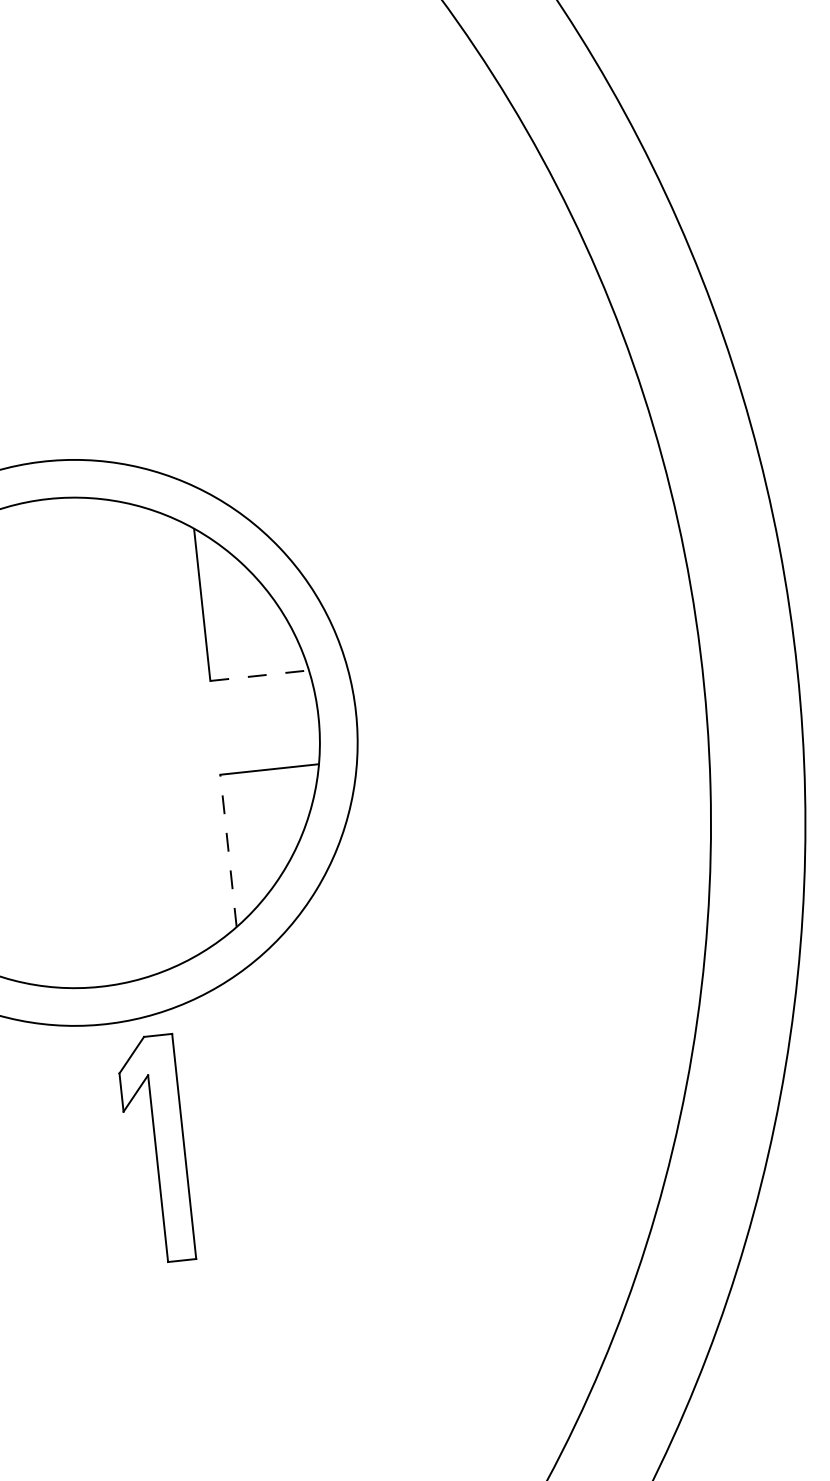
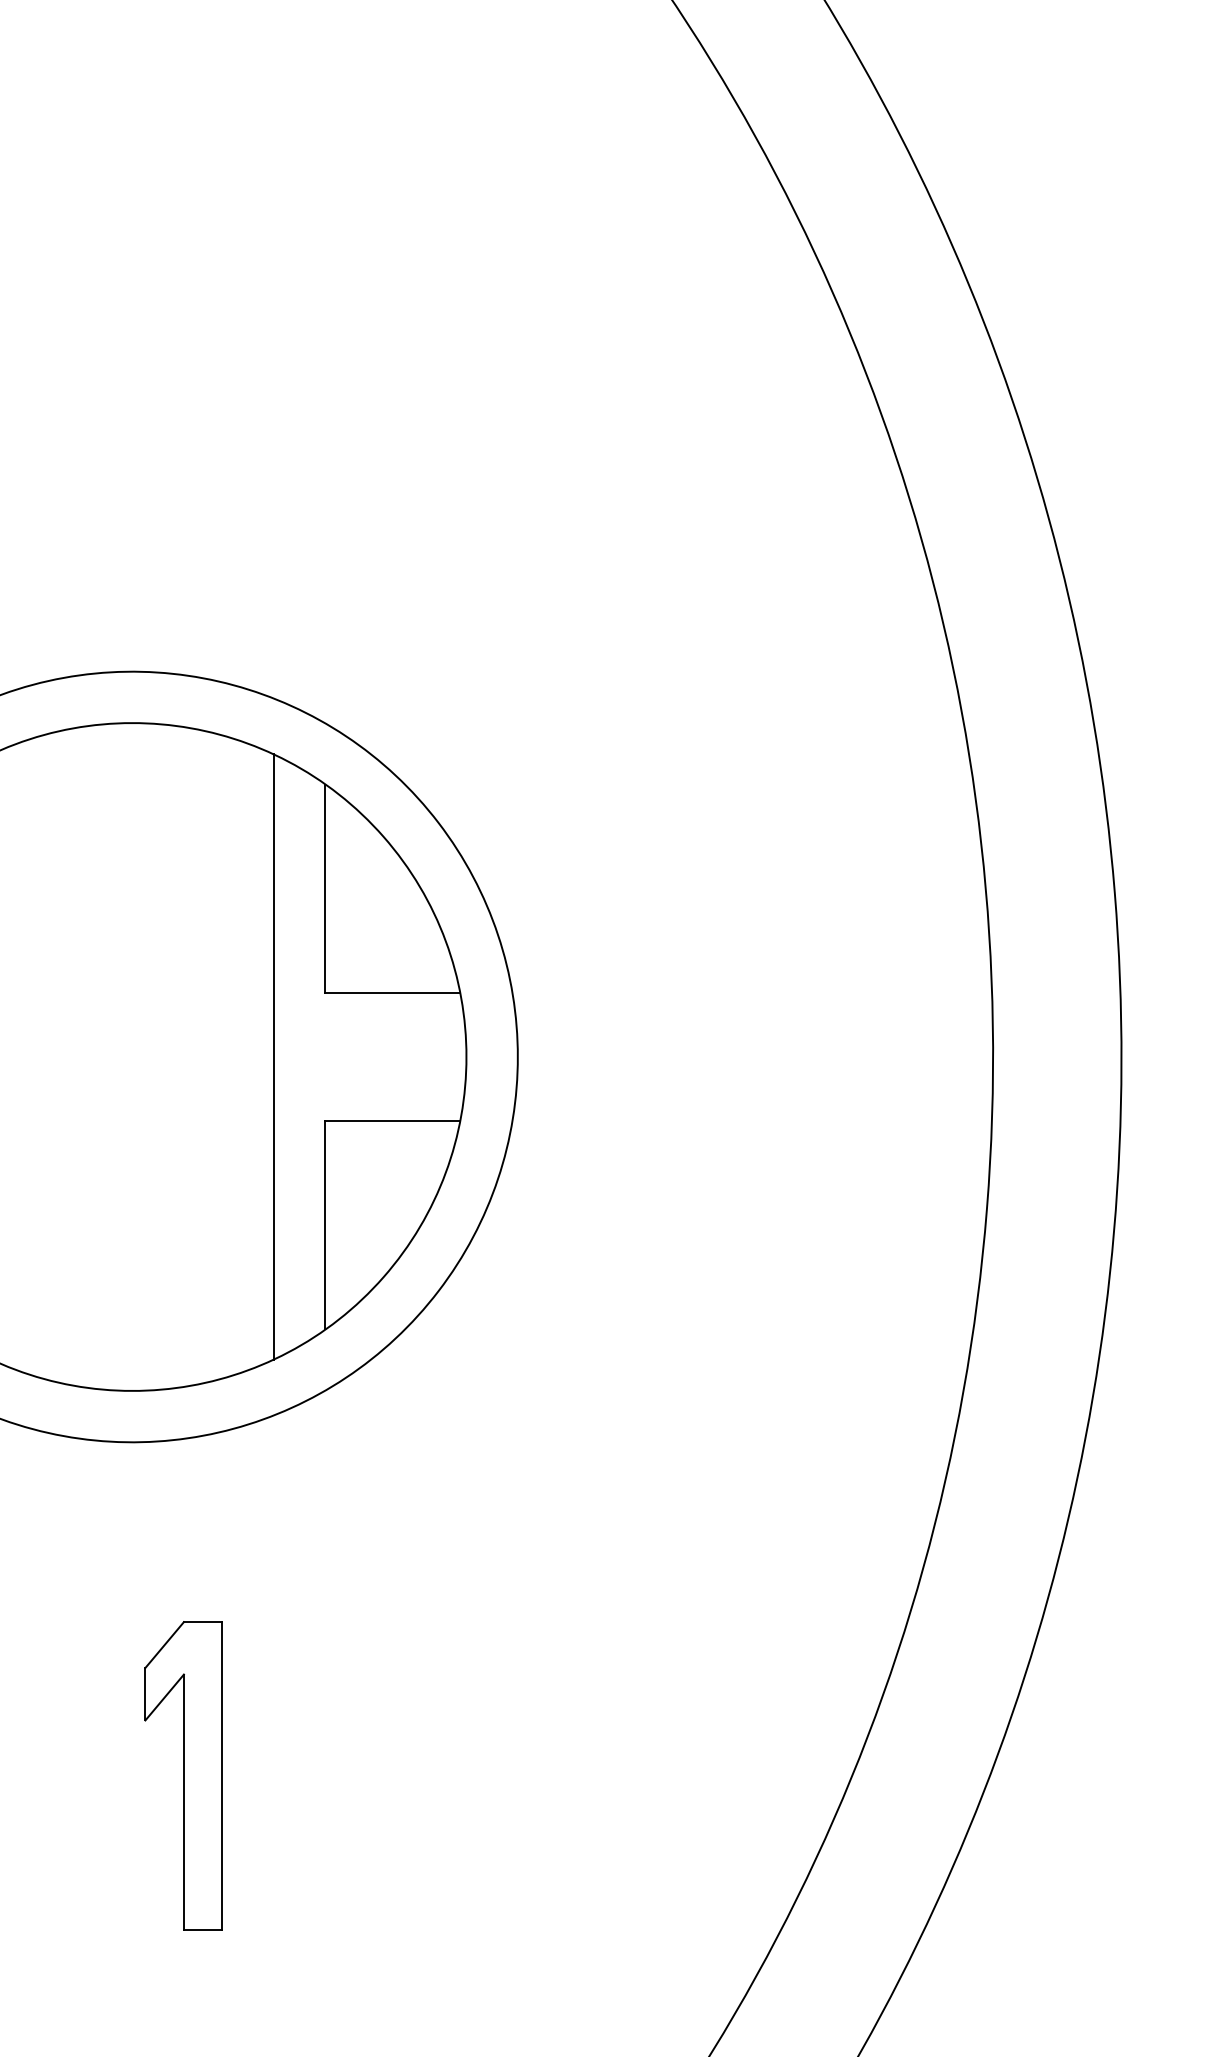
line: (259, 675) -> (392, 992), dashed -> solid
line: (177, 731) -> (273, 1056), added
line: (228, 850) -> (325, 1224), dashed -> solid
part: (155, 1149) -> (183, 1775), moved

